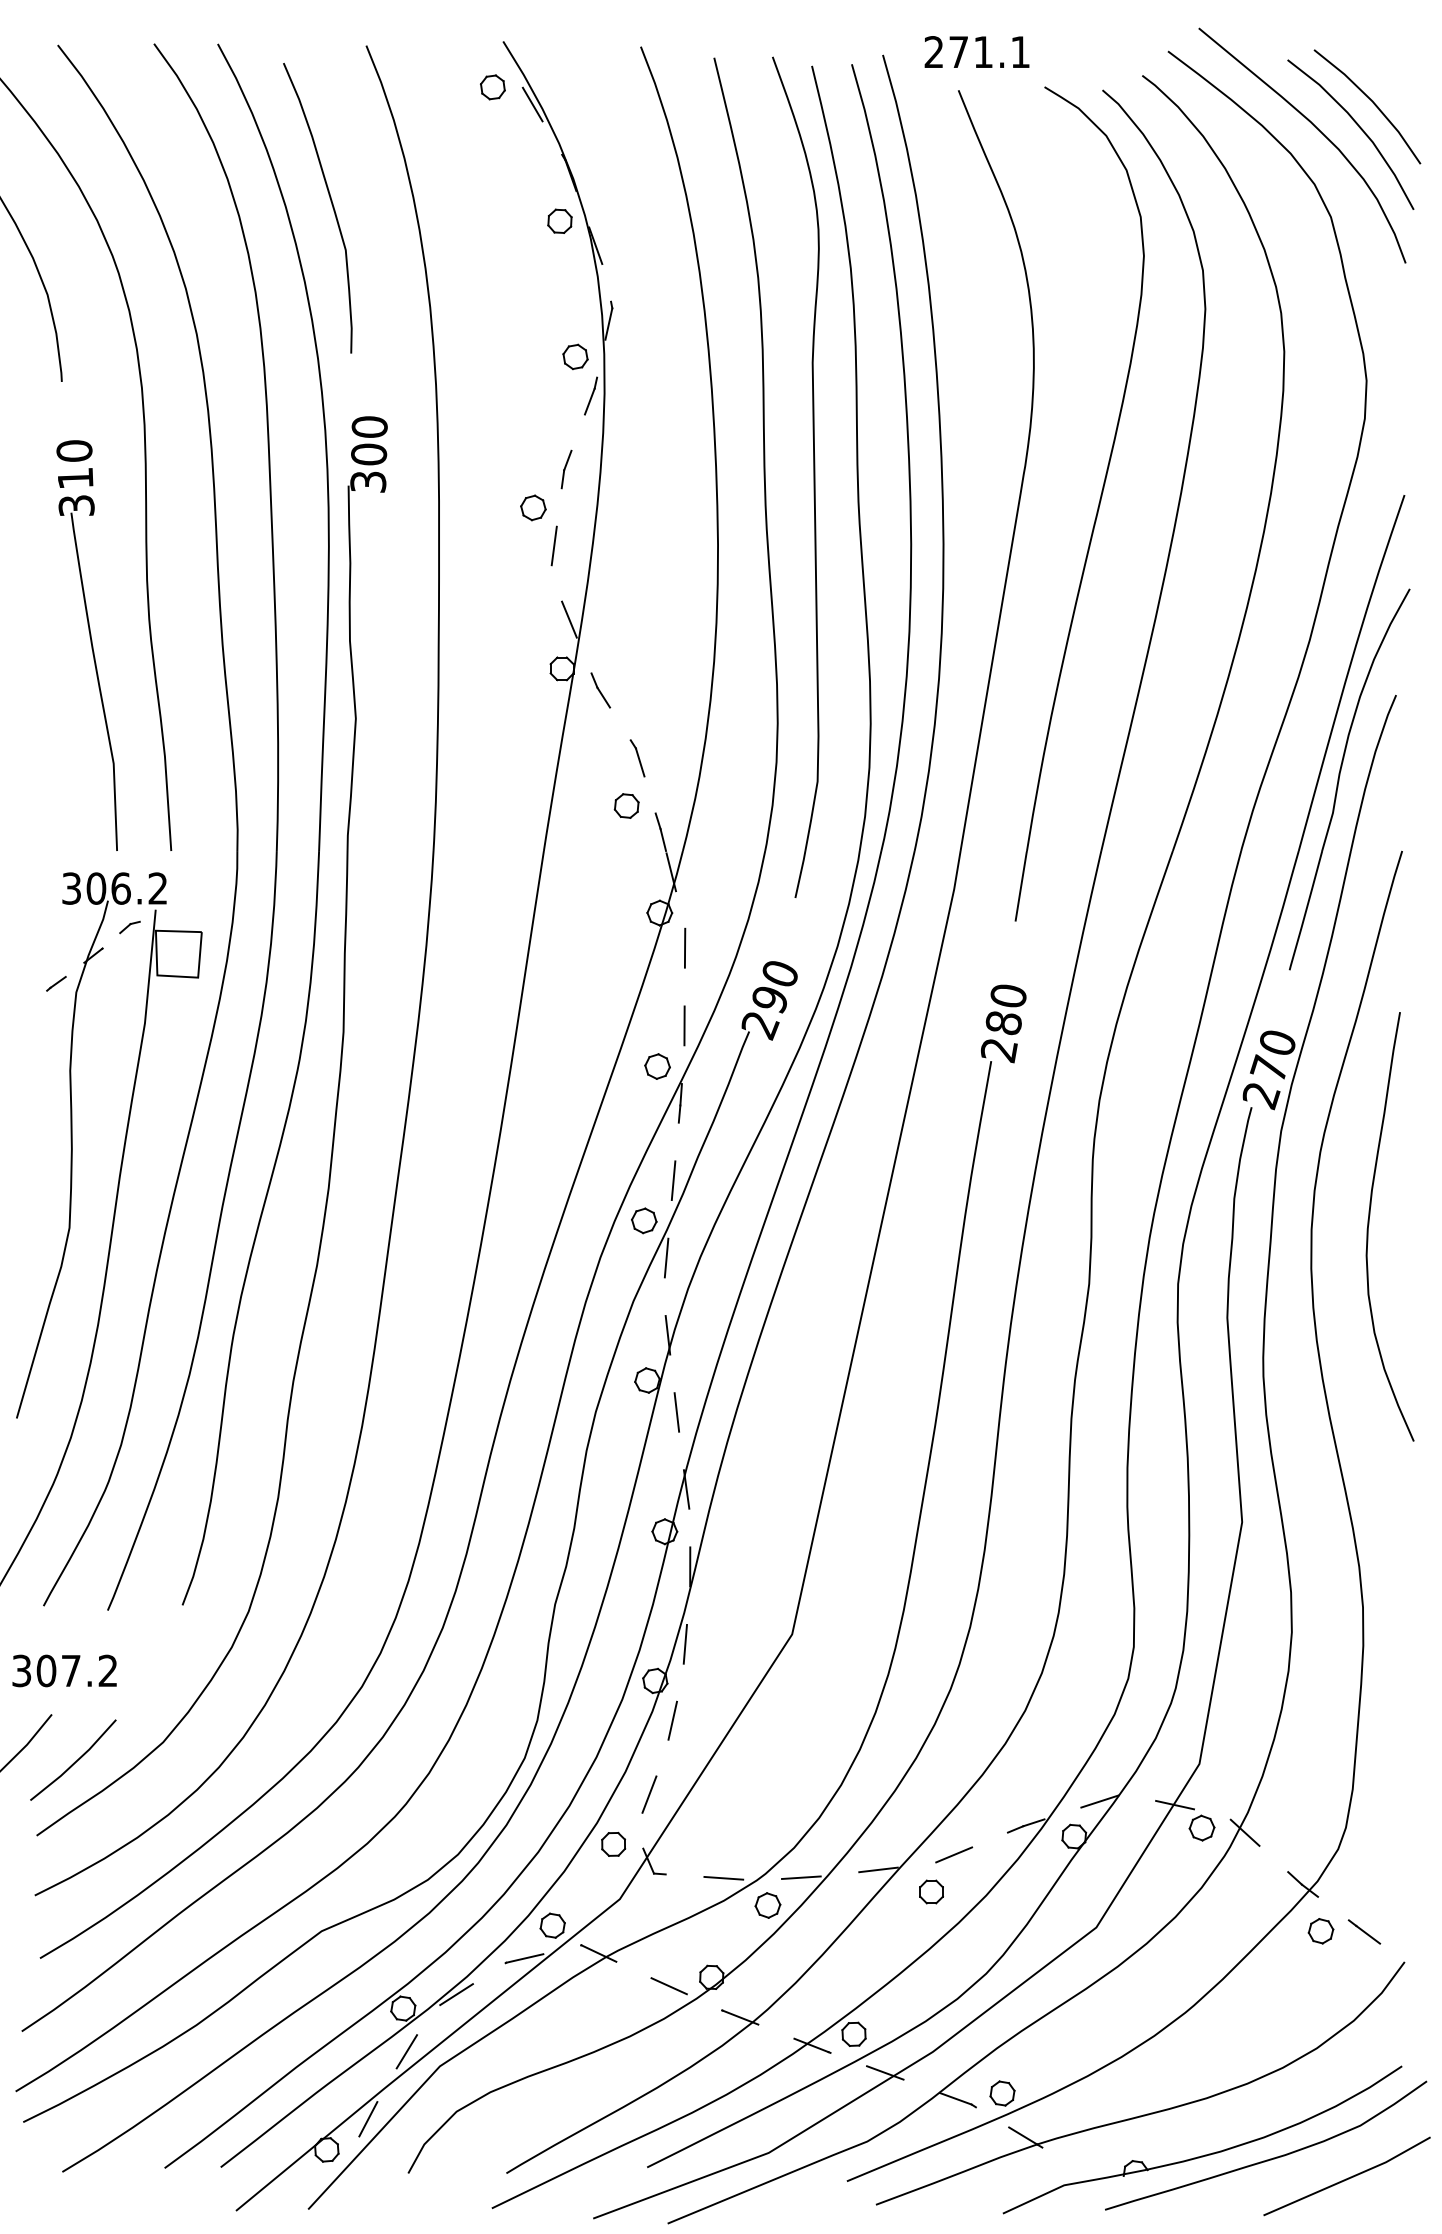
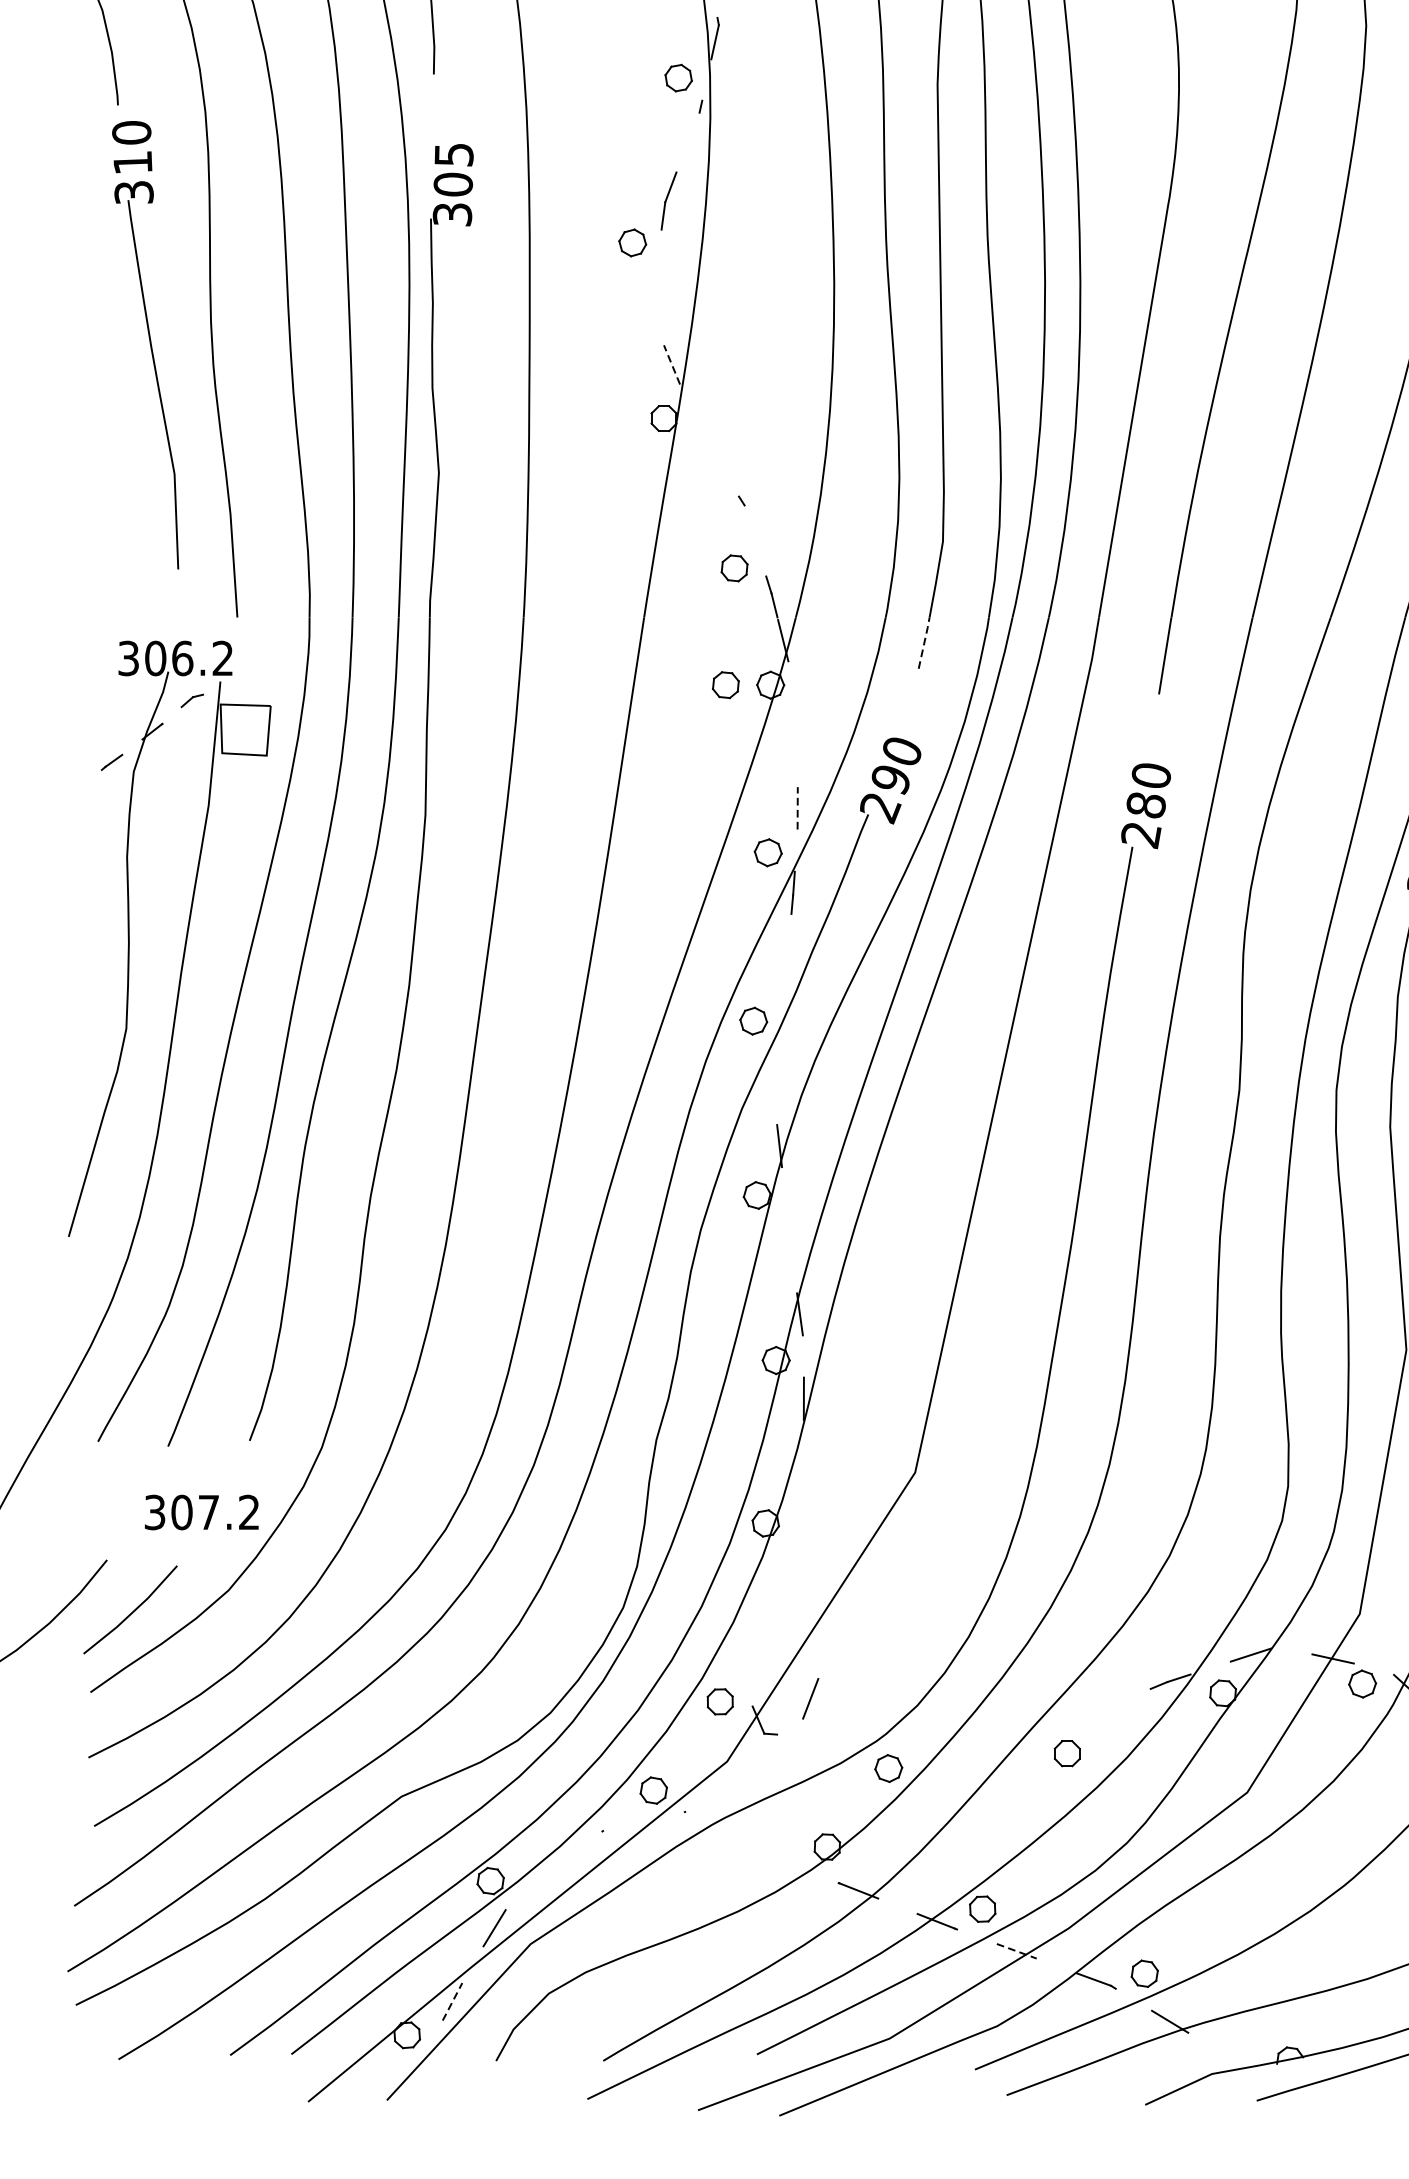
line: (589, 401) -> (693, 126), removed
text: (369, 426) -> (453, 154), 300 -> 305
part: (566, 469) -> (668, 200), size x1.4
line: (553, 545) -> (654, 283), removed
line: (569, 619) -> (672, 364), solid -> dashed
part: (86, 645) -> (144, 345), moved
part: (600, 690) -> (705, 442), removed
line: (639, 762) -> (748, 520), removed
line: (800, 873) -> (924, 641), solid -> dashed
part: (618, 912) -> (725, 684), added
line: (684, 947) -> (797, 722), removed
line: (684, 1025) -> (797, 807), solid -> dashed
line: (673, 1180) -> (785, 977), removed
line: (666, 1257) -> (777, 1061), removed
line: (676, 1412) -> (788, 1230), removed
line: (684, 1643) -> (797, 1482), removed
text: (64, 1670) -> (201, 1512), moved
line: (672, 1720) -> (784, 1566), removed
line: (649, 1794) -> (810, 1698), moved
line: (954, 1854) -> (1092, 1712), removed
line: (878, 1869) -> (1009, 1729), removed
line: (723, 1877) -> (840, 1737), removed
line: (801, 1877) -> (925, 1737), removed
line: (598, 1953) -> (703, 1820), removed
line: (524, 1958) -> (622, 1826), removed
line: (668, 1986) -> (780, 1856), removed
line: (456, 1994) -> (548, 1865), removed
line: (885, 2073) -> (1017, 1951), solid -> dashed
line: (368, 2118) -> (452, 2001), solid -> dashed

